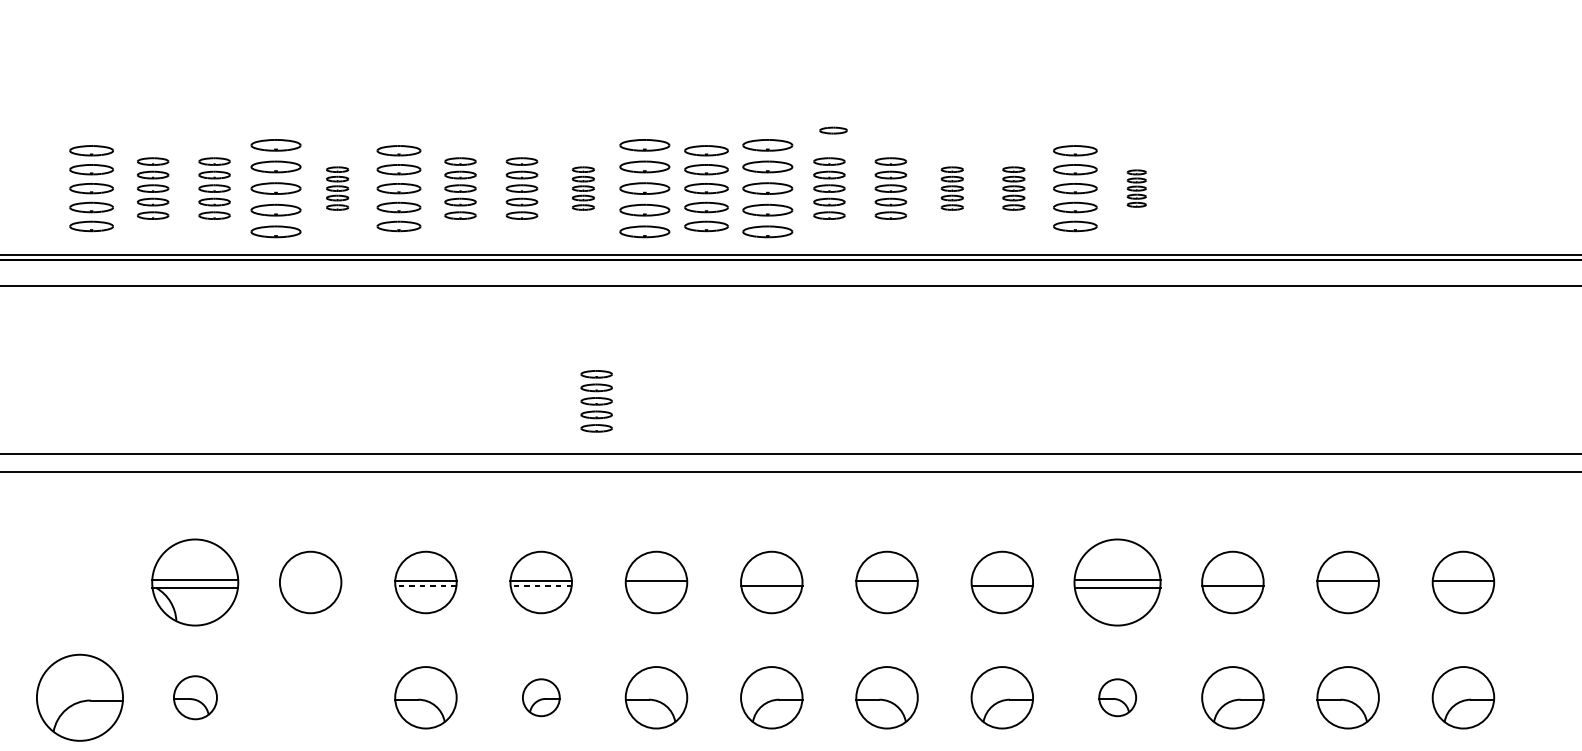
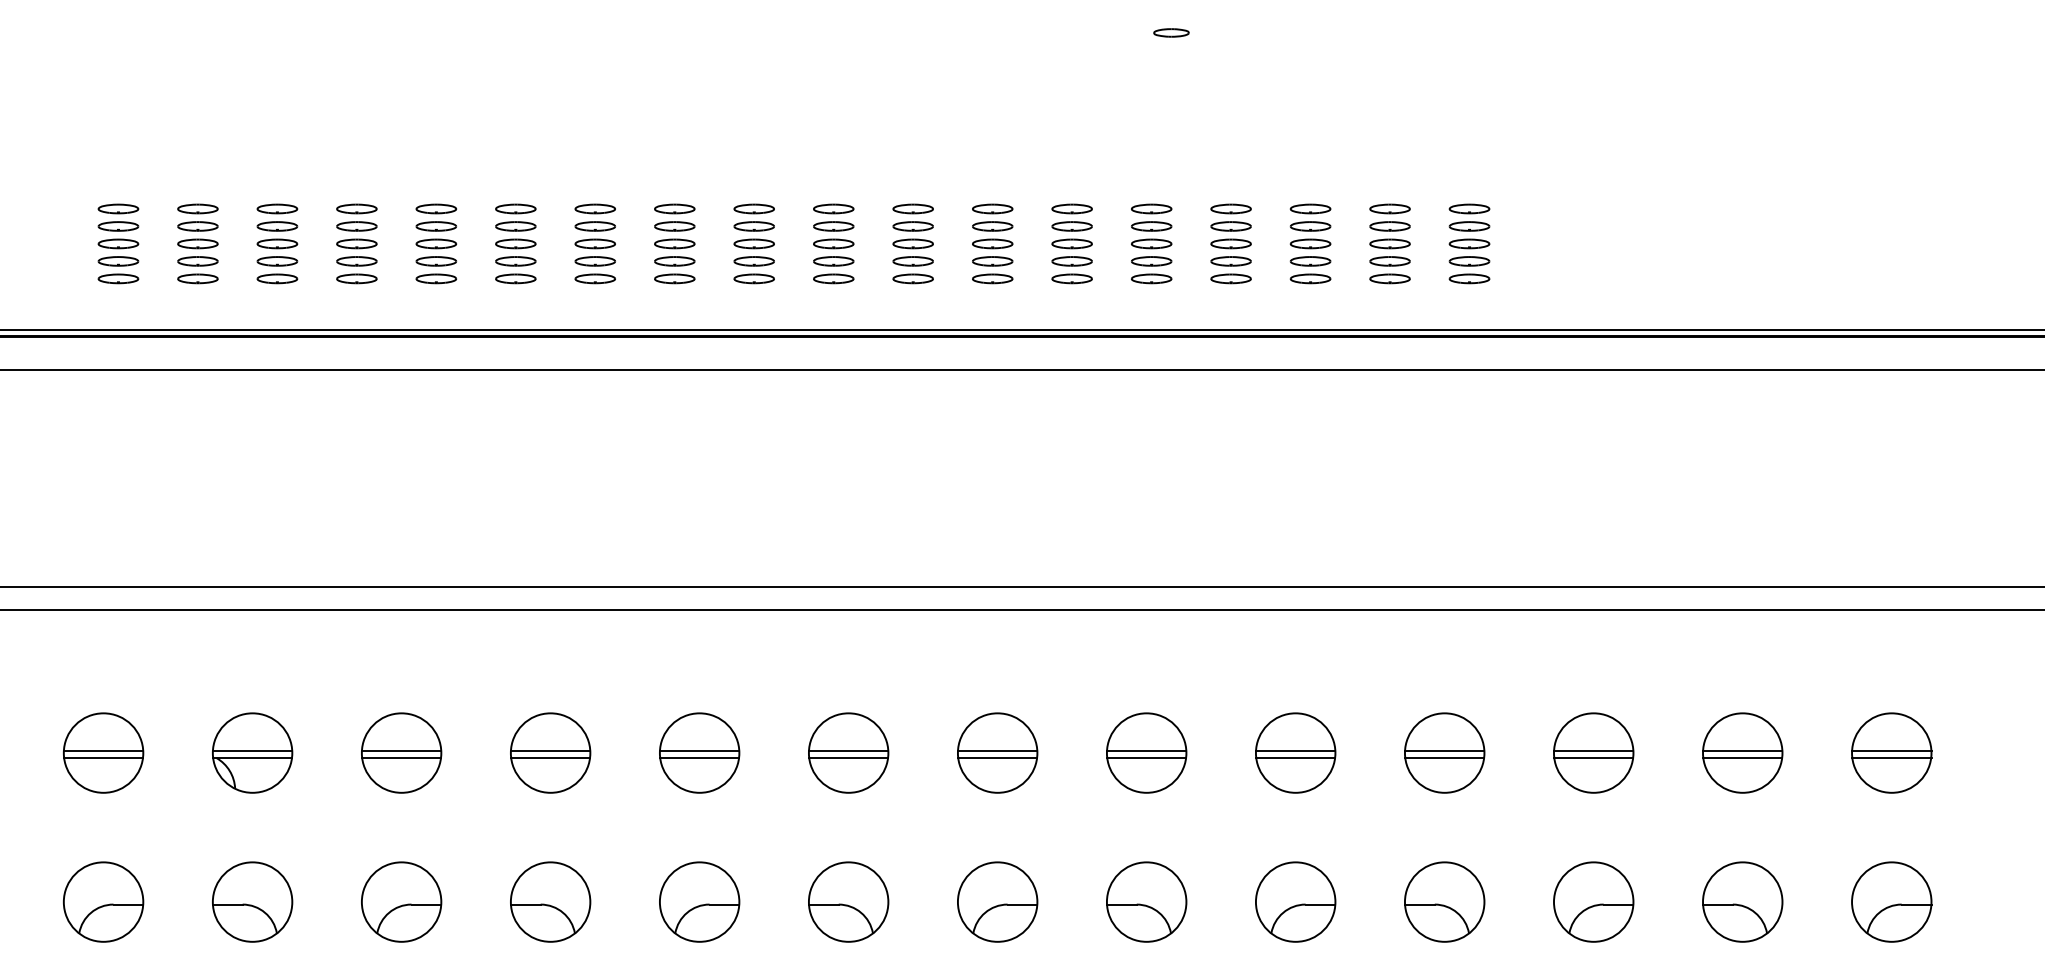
part: (833, 130) -> (1171, 32), moved
part: (91, 188) -> (118, 243), size x0.71
part: (275, 188) -> (356, 243), size x0.62
part: (337, 188) -> (436, 243), size x1.43
part: (398, 188) -> (515, 243), size x0.71
part: (582, 188) -> (753, 243), size x1.43
part: (644, 188) -> (833, 243), size x0.62
part: (705, 188) -> (912, 243), size x0.71
part: (767, 188) -> (992, 243), size x0.62
part: (951, 188) -> (1230, 243), size x1.43
part: (1013, 188) -> (1310, 243), size x1.43
part: (1074, 188) -> (1389, 243), size x0.71
part: (1136, 188) -> (1469, 243), size x1.67
part: (596, 401) -> (770, 518), removed
line: (310, 581) -> (401, 751), added
line: (771, 581) -> (997, 751), added
line: (1002, 581) -> (1295, 751), added
line: (1232, 581) -> (1593, 751), added
part: (80, 582) -> (103, 752), added
part: (195, 582) -> (252, 752), size x0.71
part: (1117, 582) -> (1444, 752), size x0.71
line: (310, 586) -> (401, 758), added
line: (425, 586) -> (550, 758), dashed -> solid
line: (541, 586) -> (699, 758), dashed -> solid
line: (656, 586) -> (848, 758), added
line: (886, 586) -> (1146, 758), added
line: (1347, 586) -> (1742, 758), added
line: (1463, 586) -> (1891, 758), added
part: (80, 697) -> (103, 901), size x0.71
part: (195, 697) -> (252, 901), size x1.43
part: (310, 697) -> (401, 901), added
part: (541, 697) -> (699, 901), size x1.67
part: (1117, 697) -> (1444, 901), size x1.67

